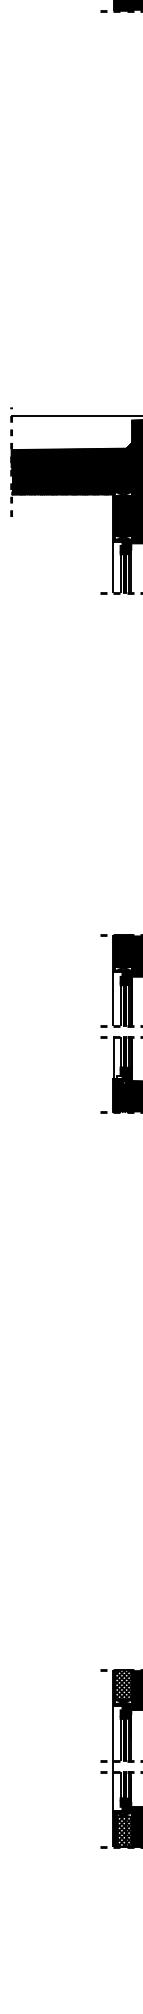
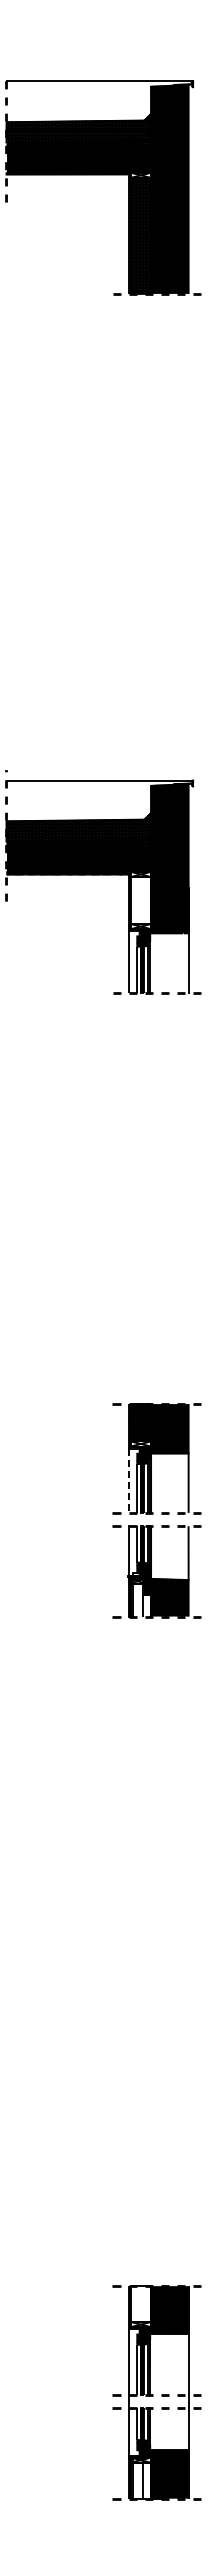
hatch: (123, 516) -> (140, 900), removed
line: (113, 999) -> (128, 1481), solid -> dashed
hatch: (123, 1098) -> (140, 1599), removed
hatch: (123, 1685) -> (140, 2304), removed
hatch: (123, 1831) -> (140, 2480), removed

